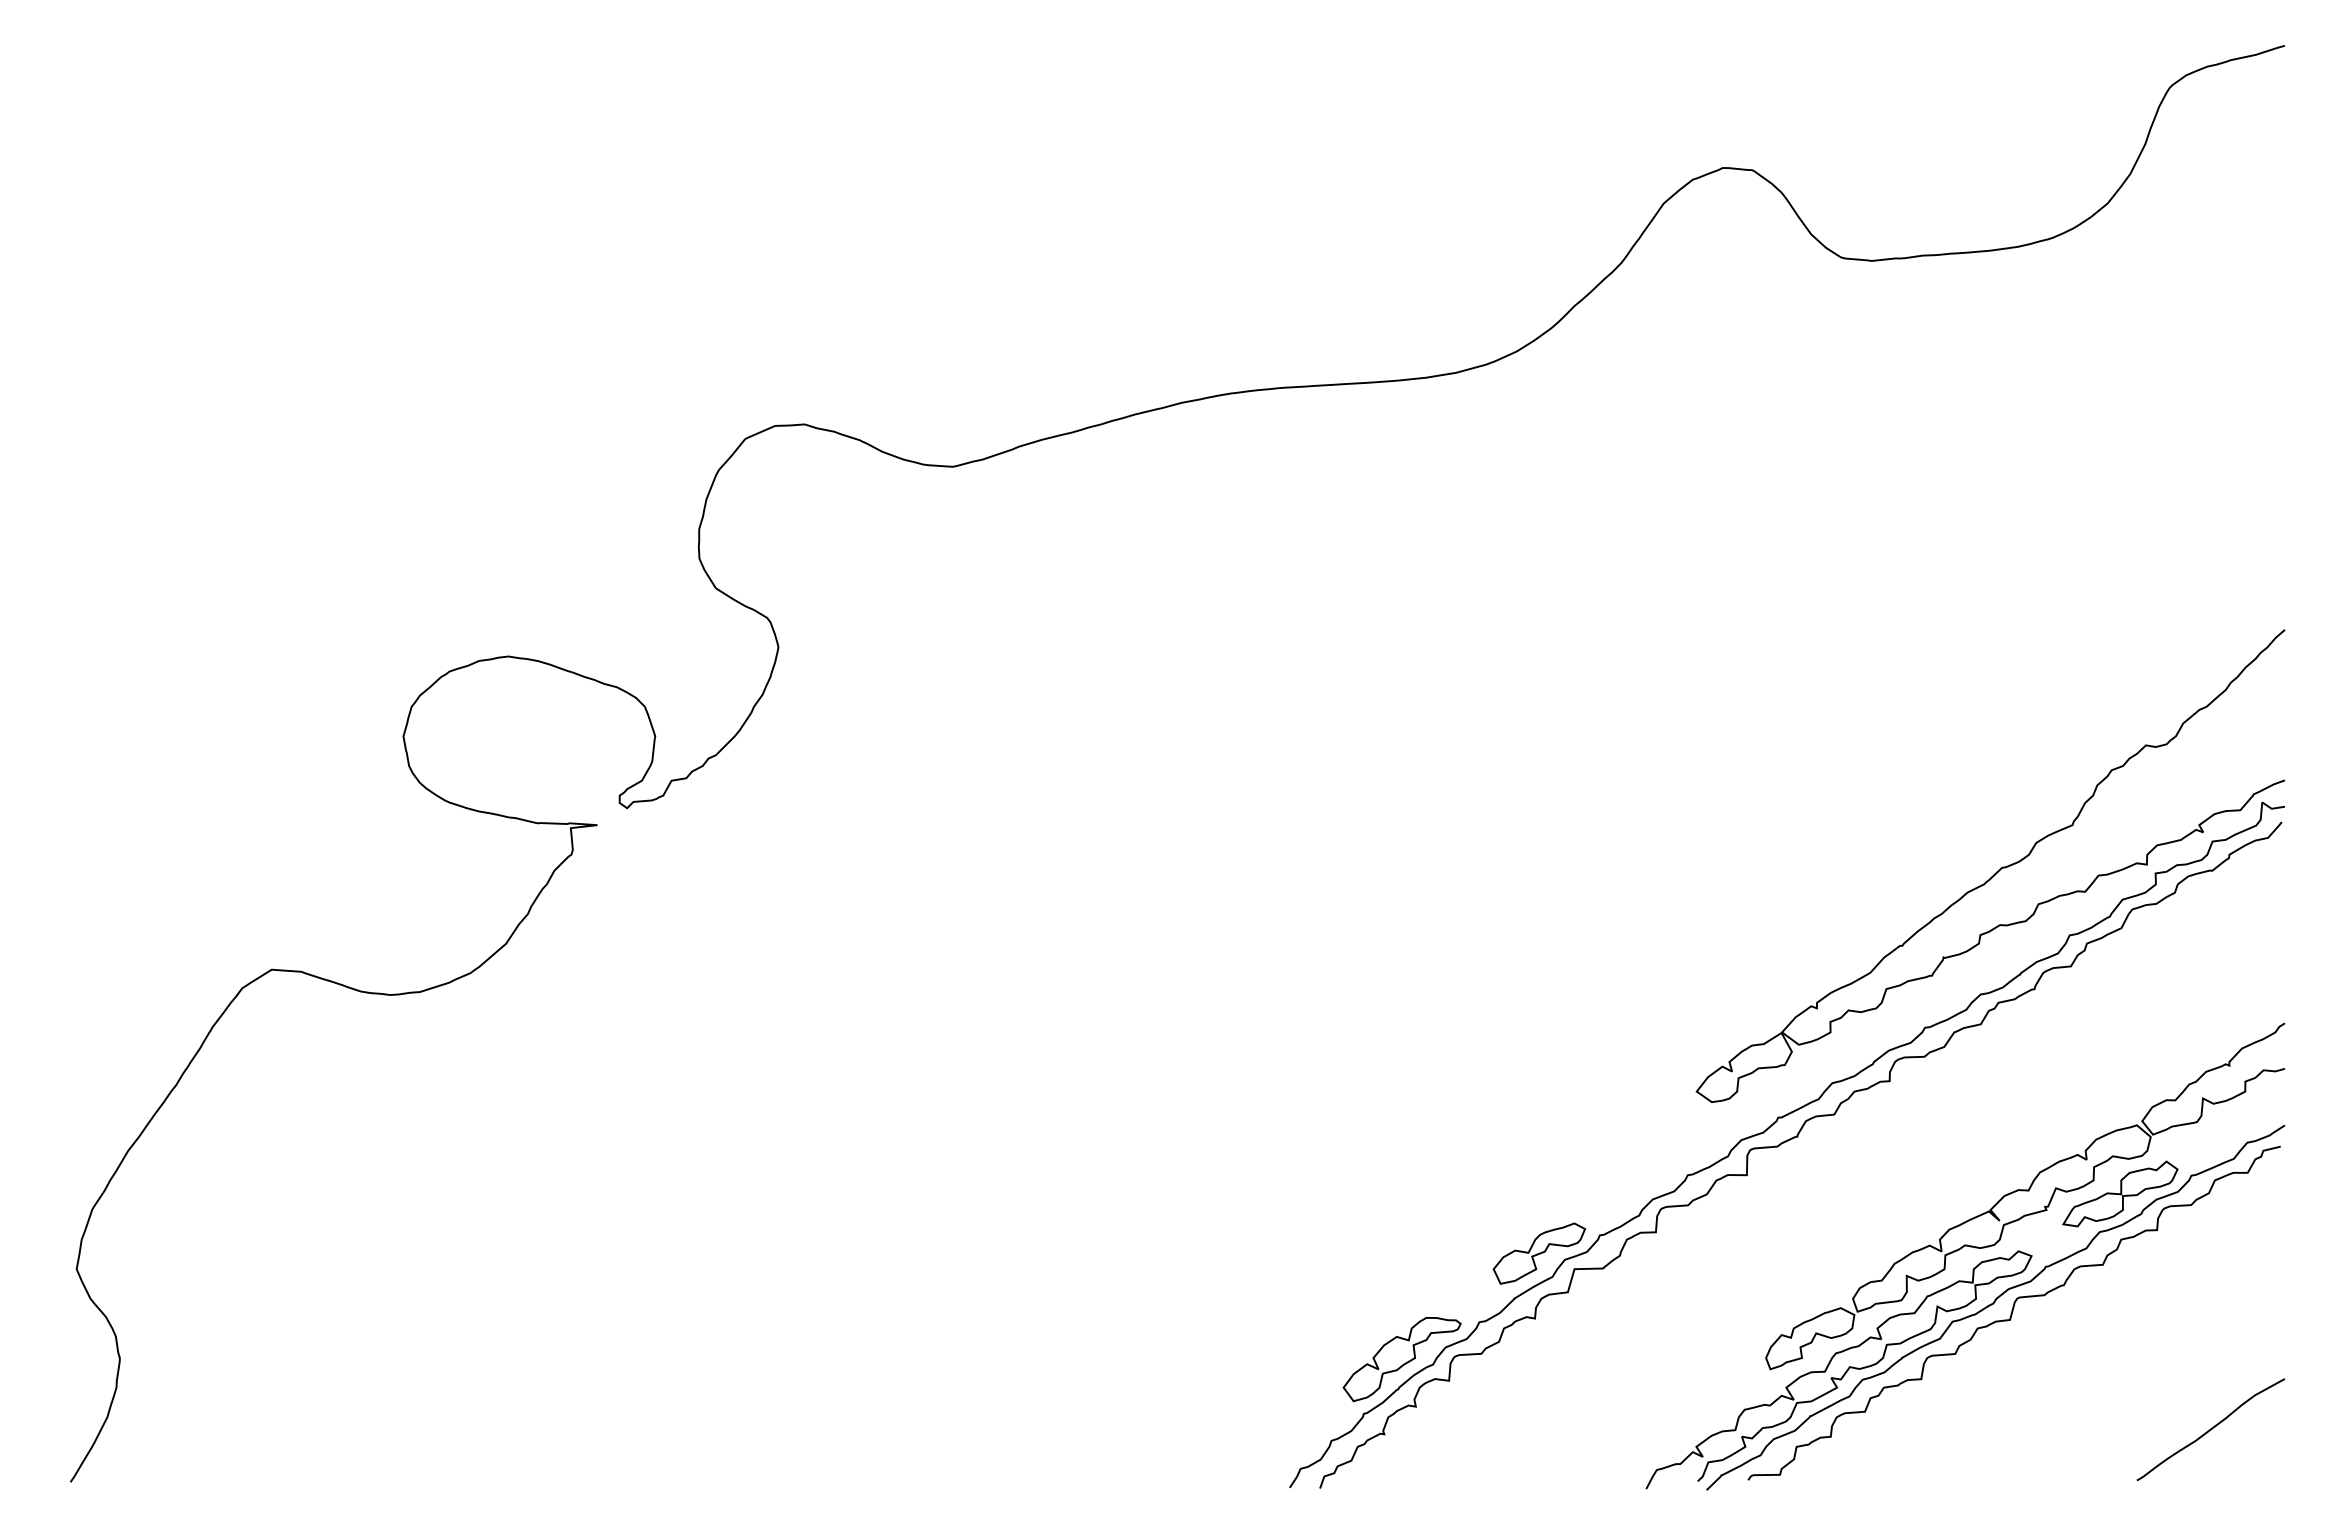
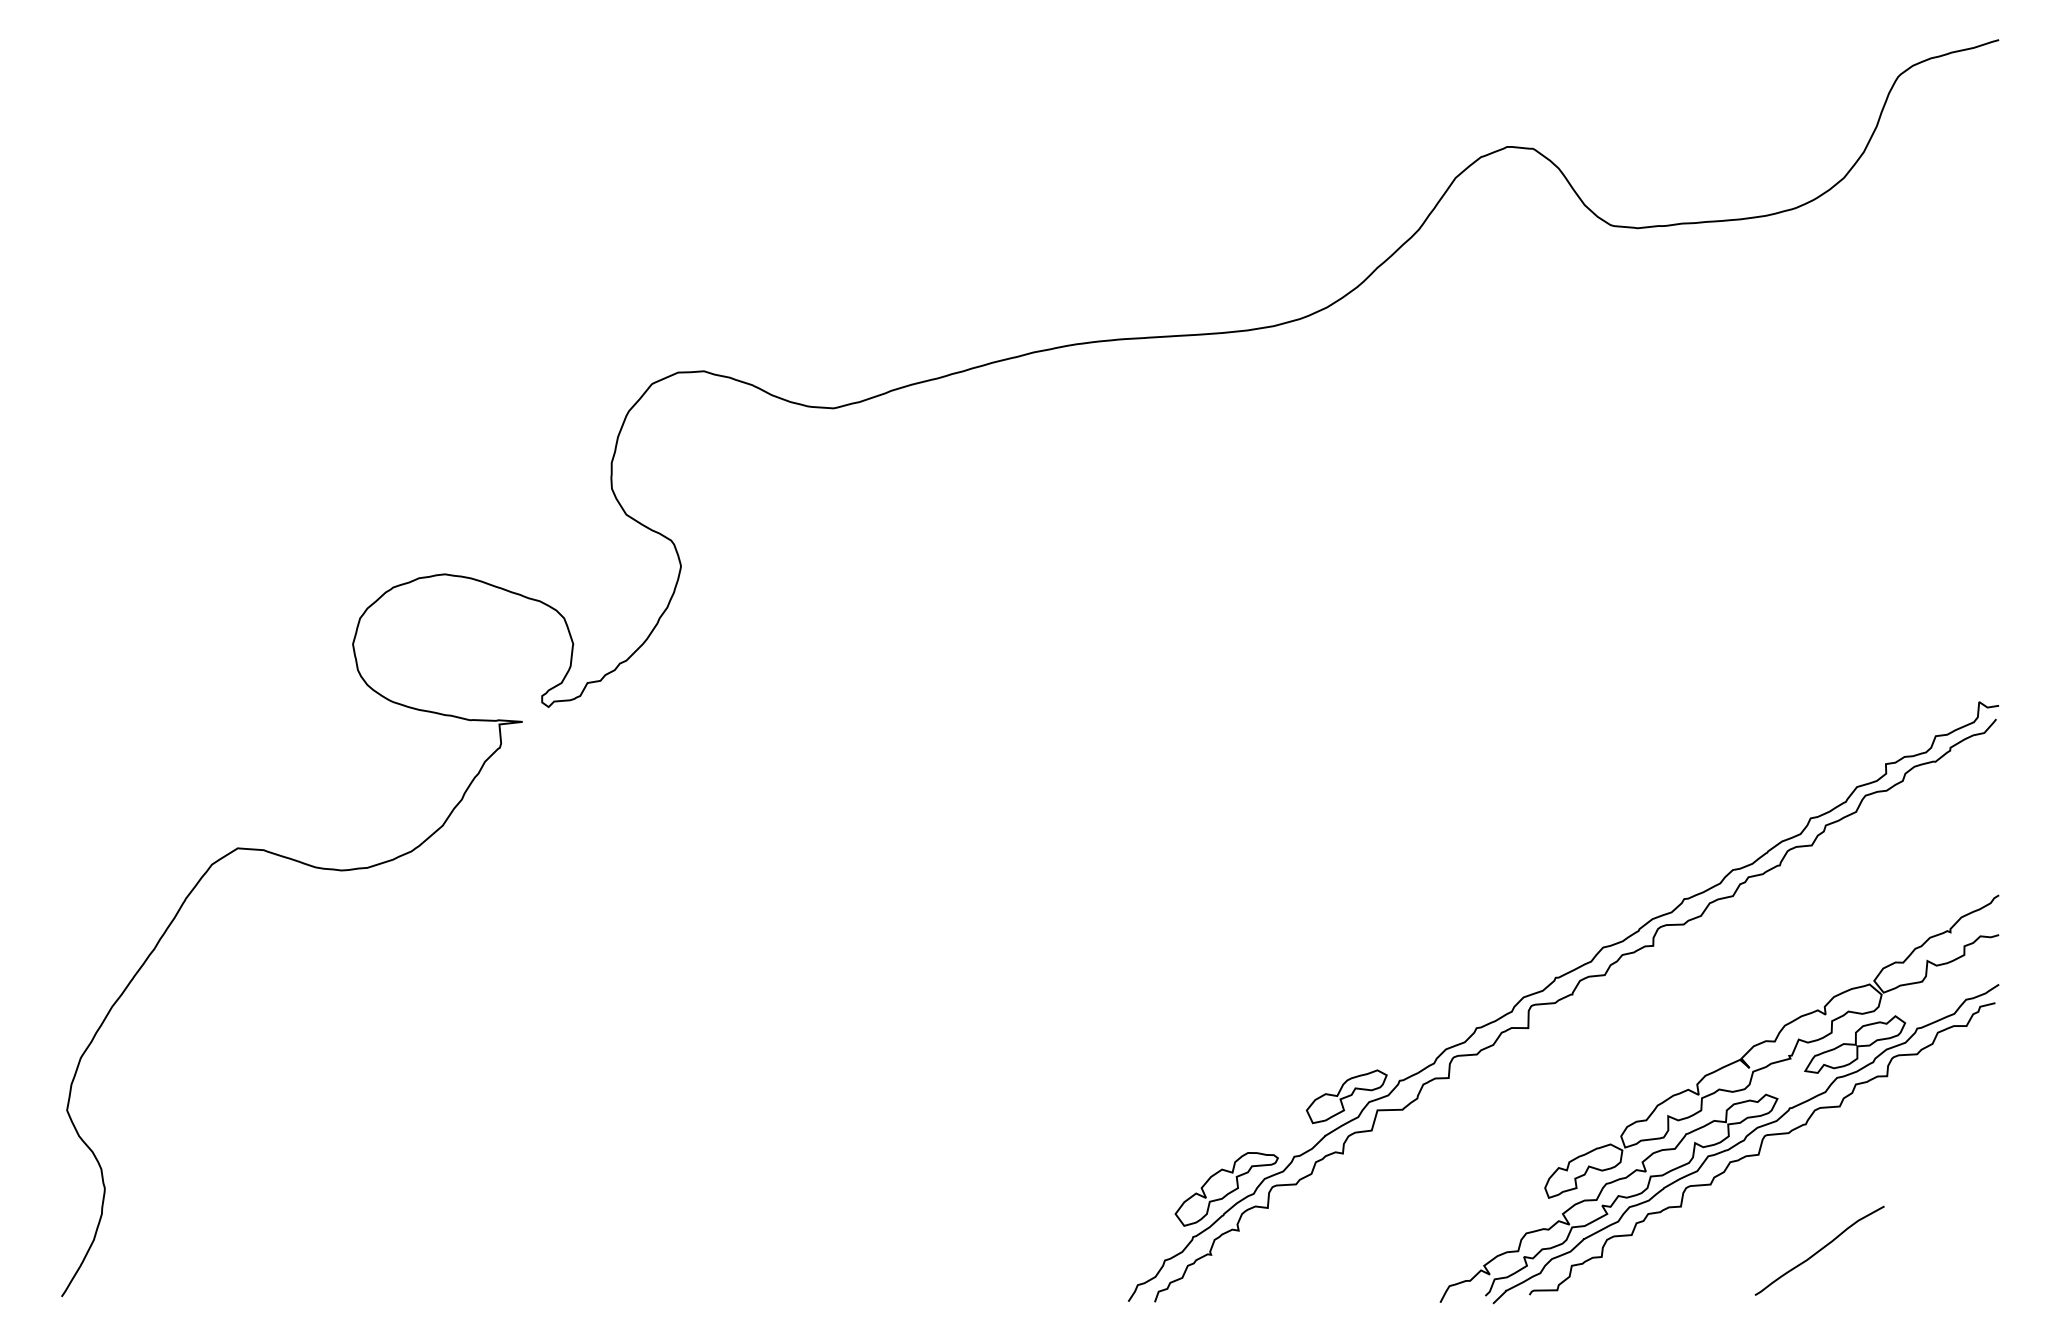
part: (1996, 871) -> (1746, 762), removed
curve: (2210, 1429) -> (1819, 1250), moved

